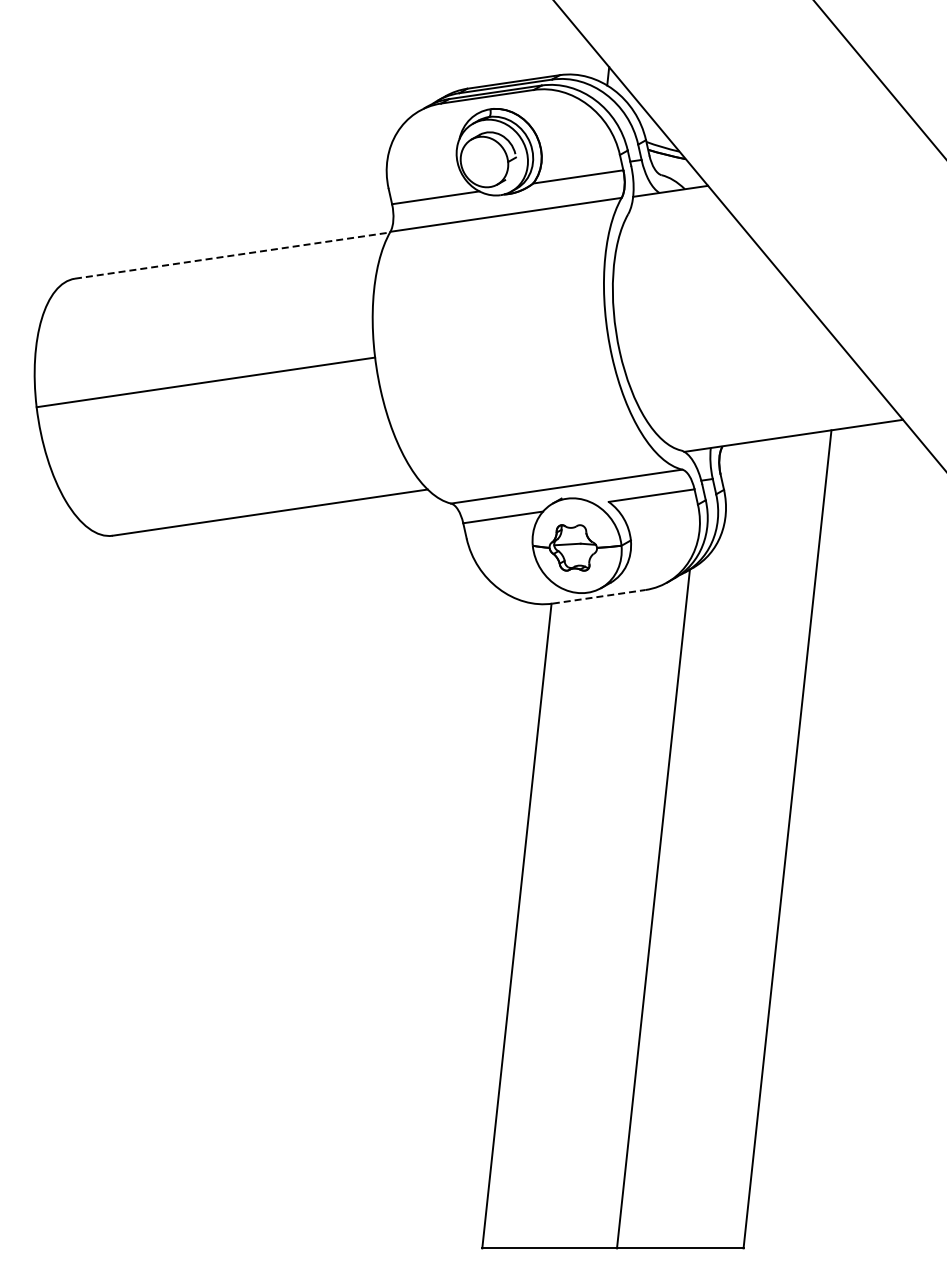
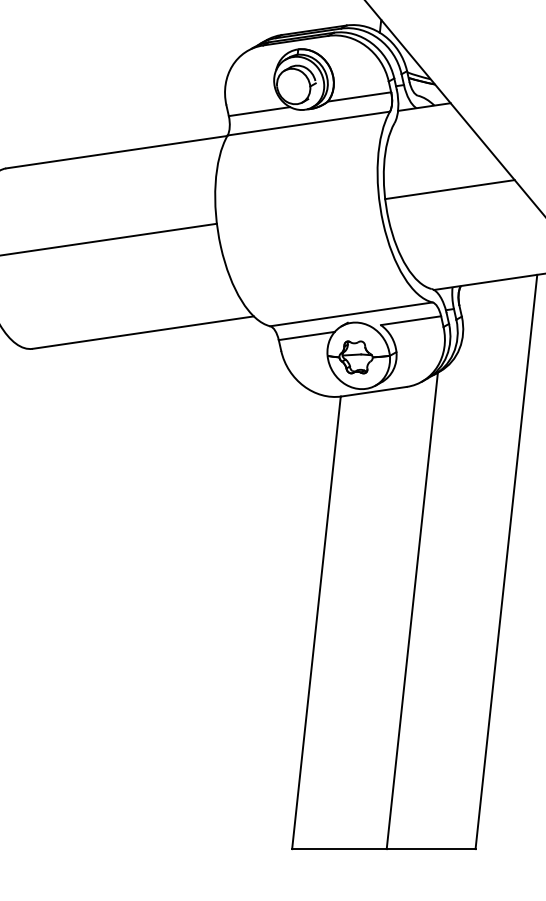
line: (233, 255) -> (117, 152), dashed -> solid
line: (706, 308) -> (449, 189), added
line: (599, 596) -> (374, 391), dashed -> solid

